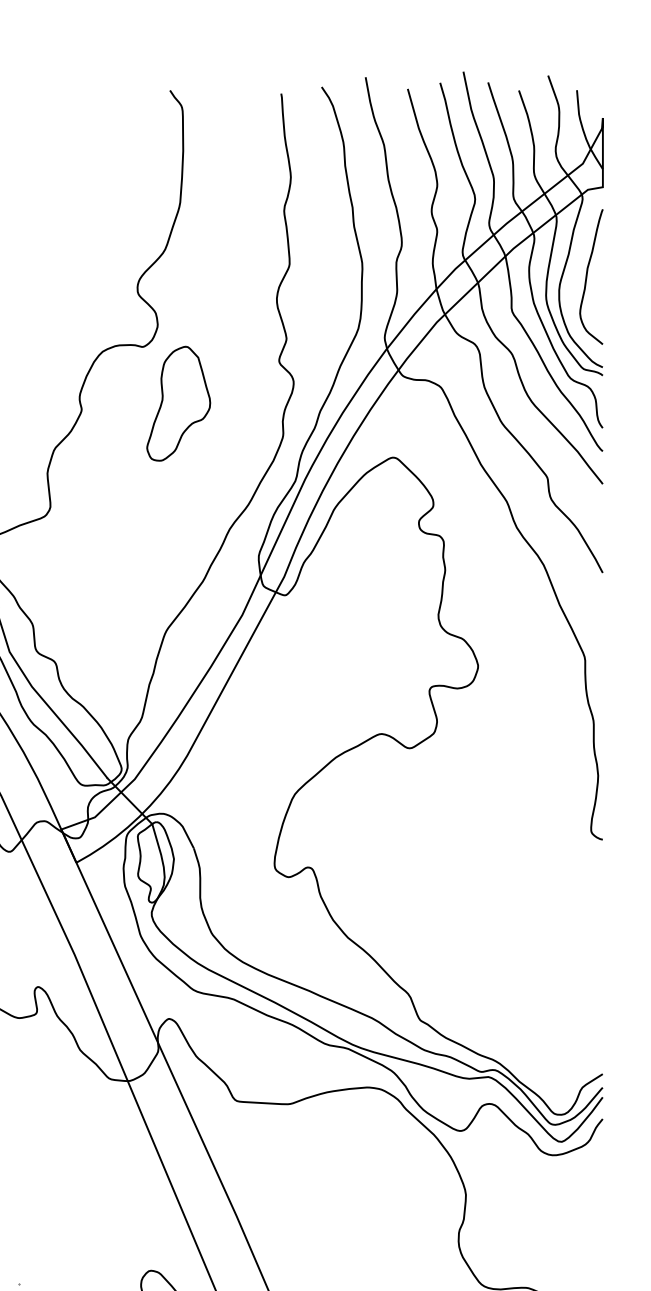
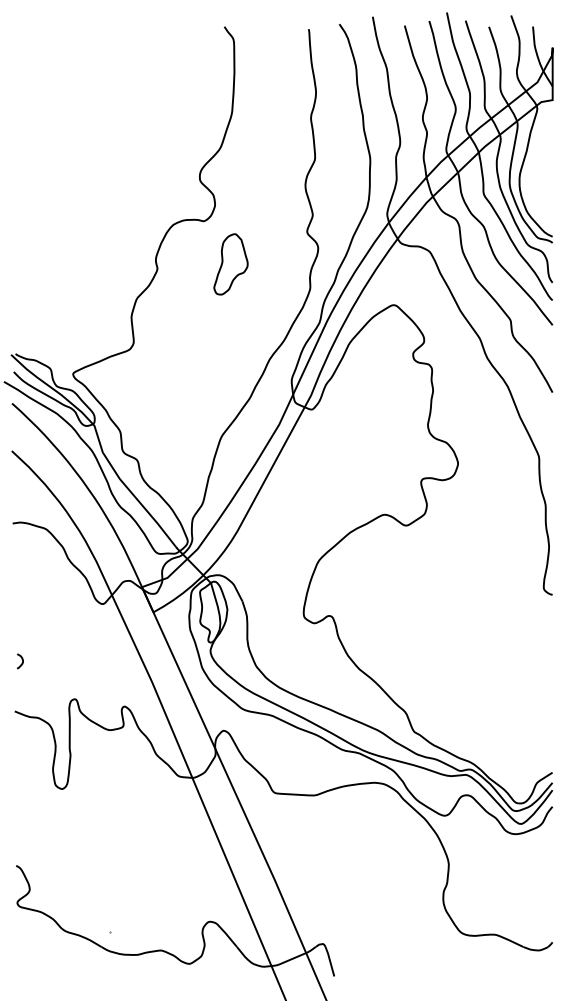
curve: (588, 276) -> (541, 167), removed
part: (178, 403) -> (230, 264), size x0.7

